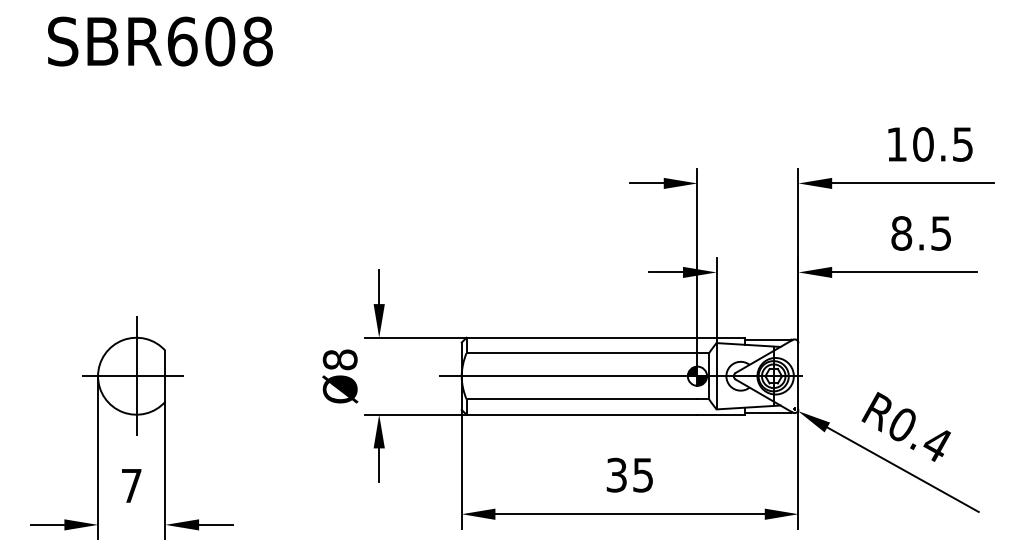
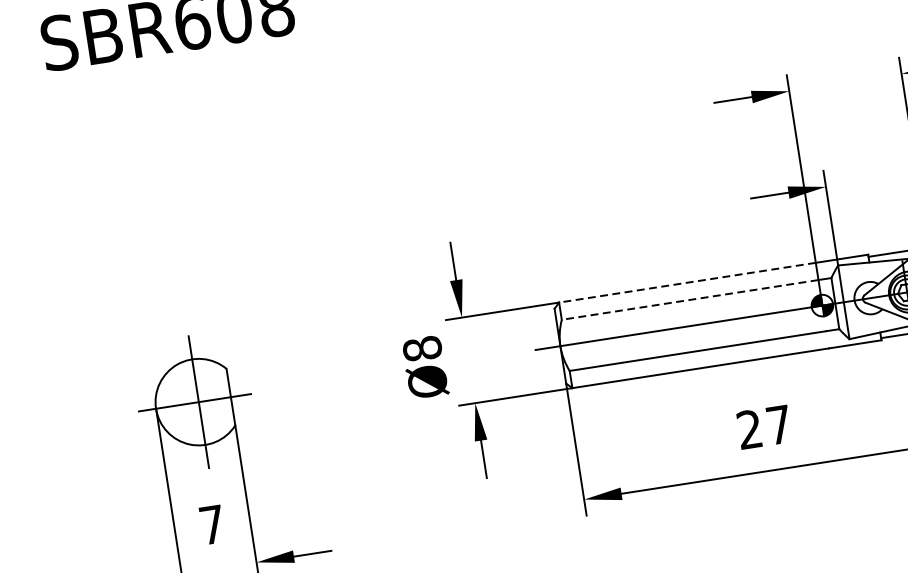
line: (581, 337) -> (686, 282), solid -> dashed
line: (581, 353) -> (689, 300), solid -> dashed
text: (629, 475) -> (763, 427), 35 -> 27

